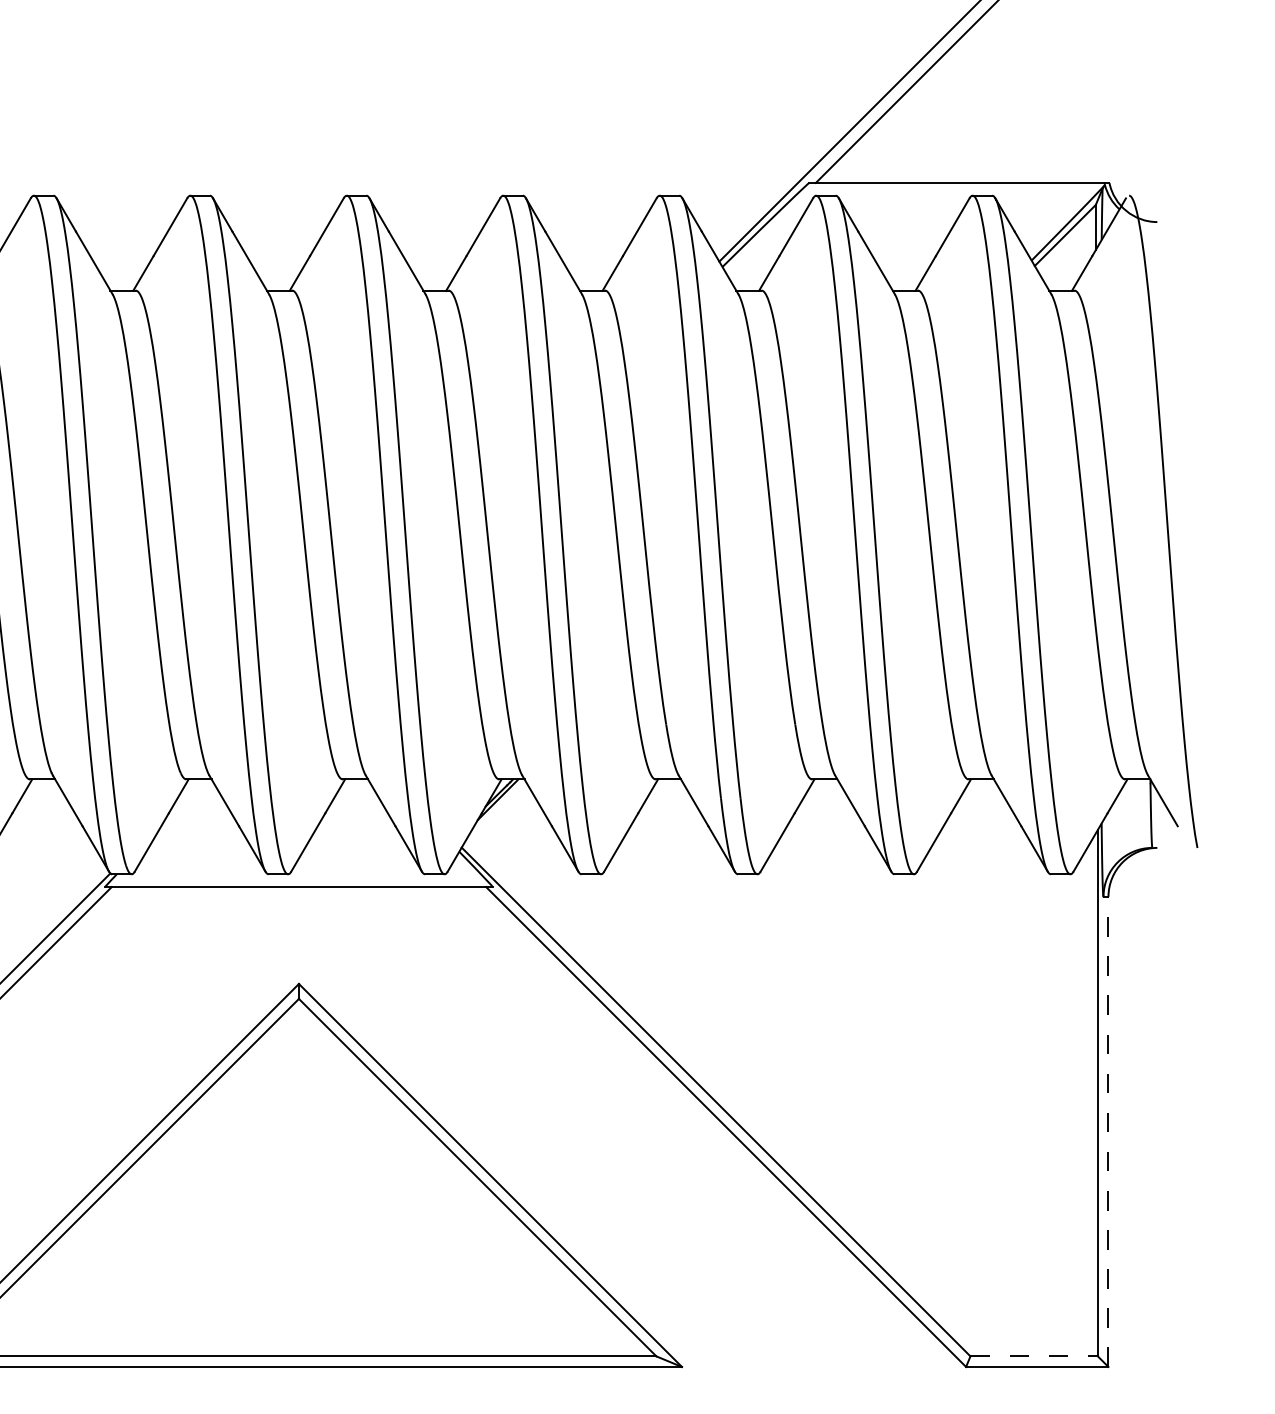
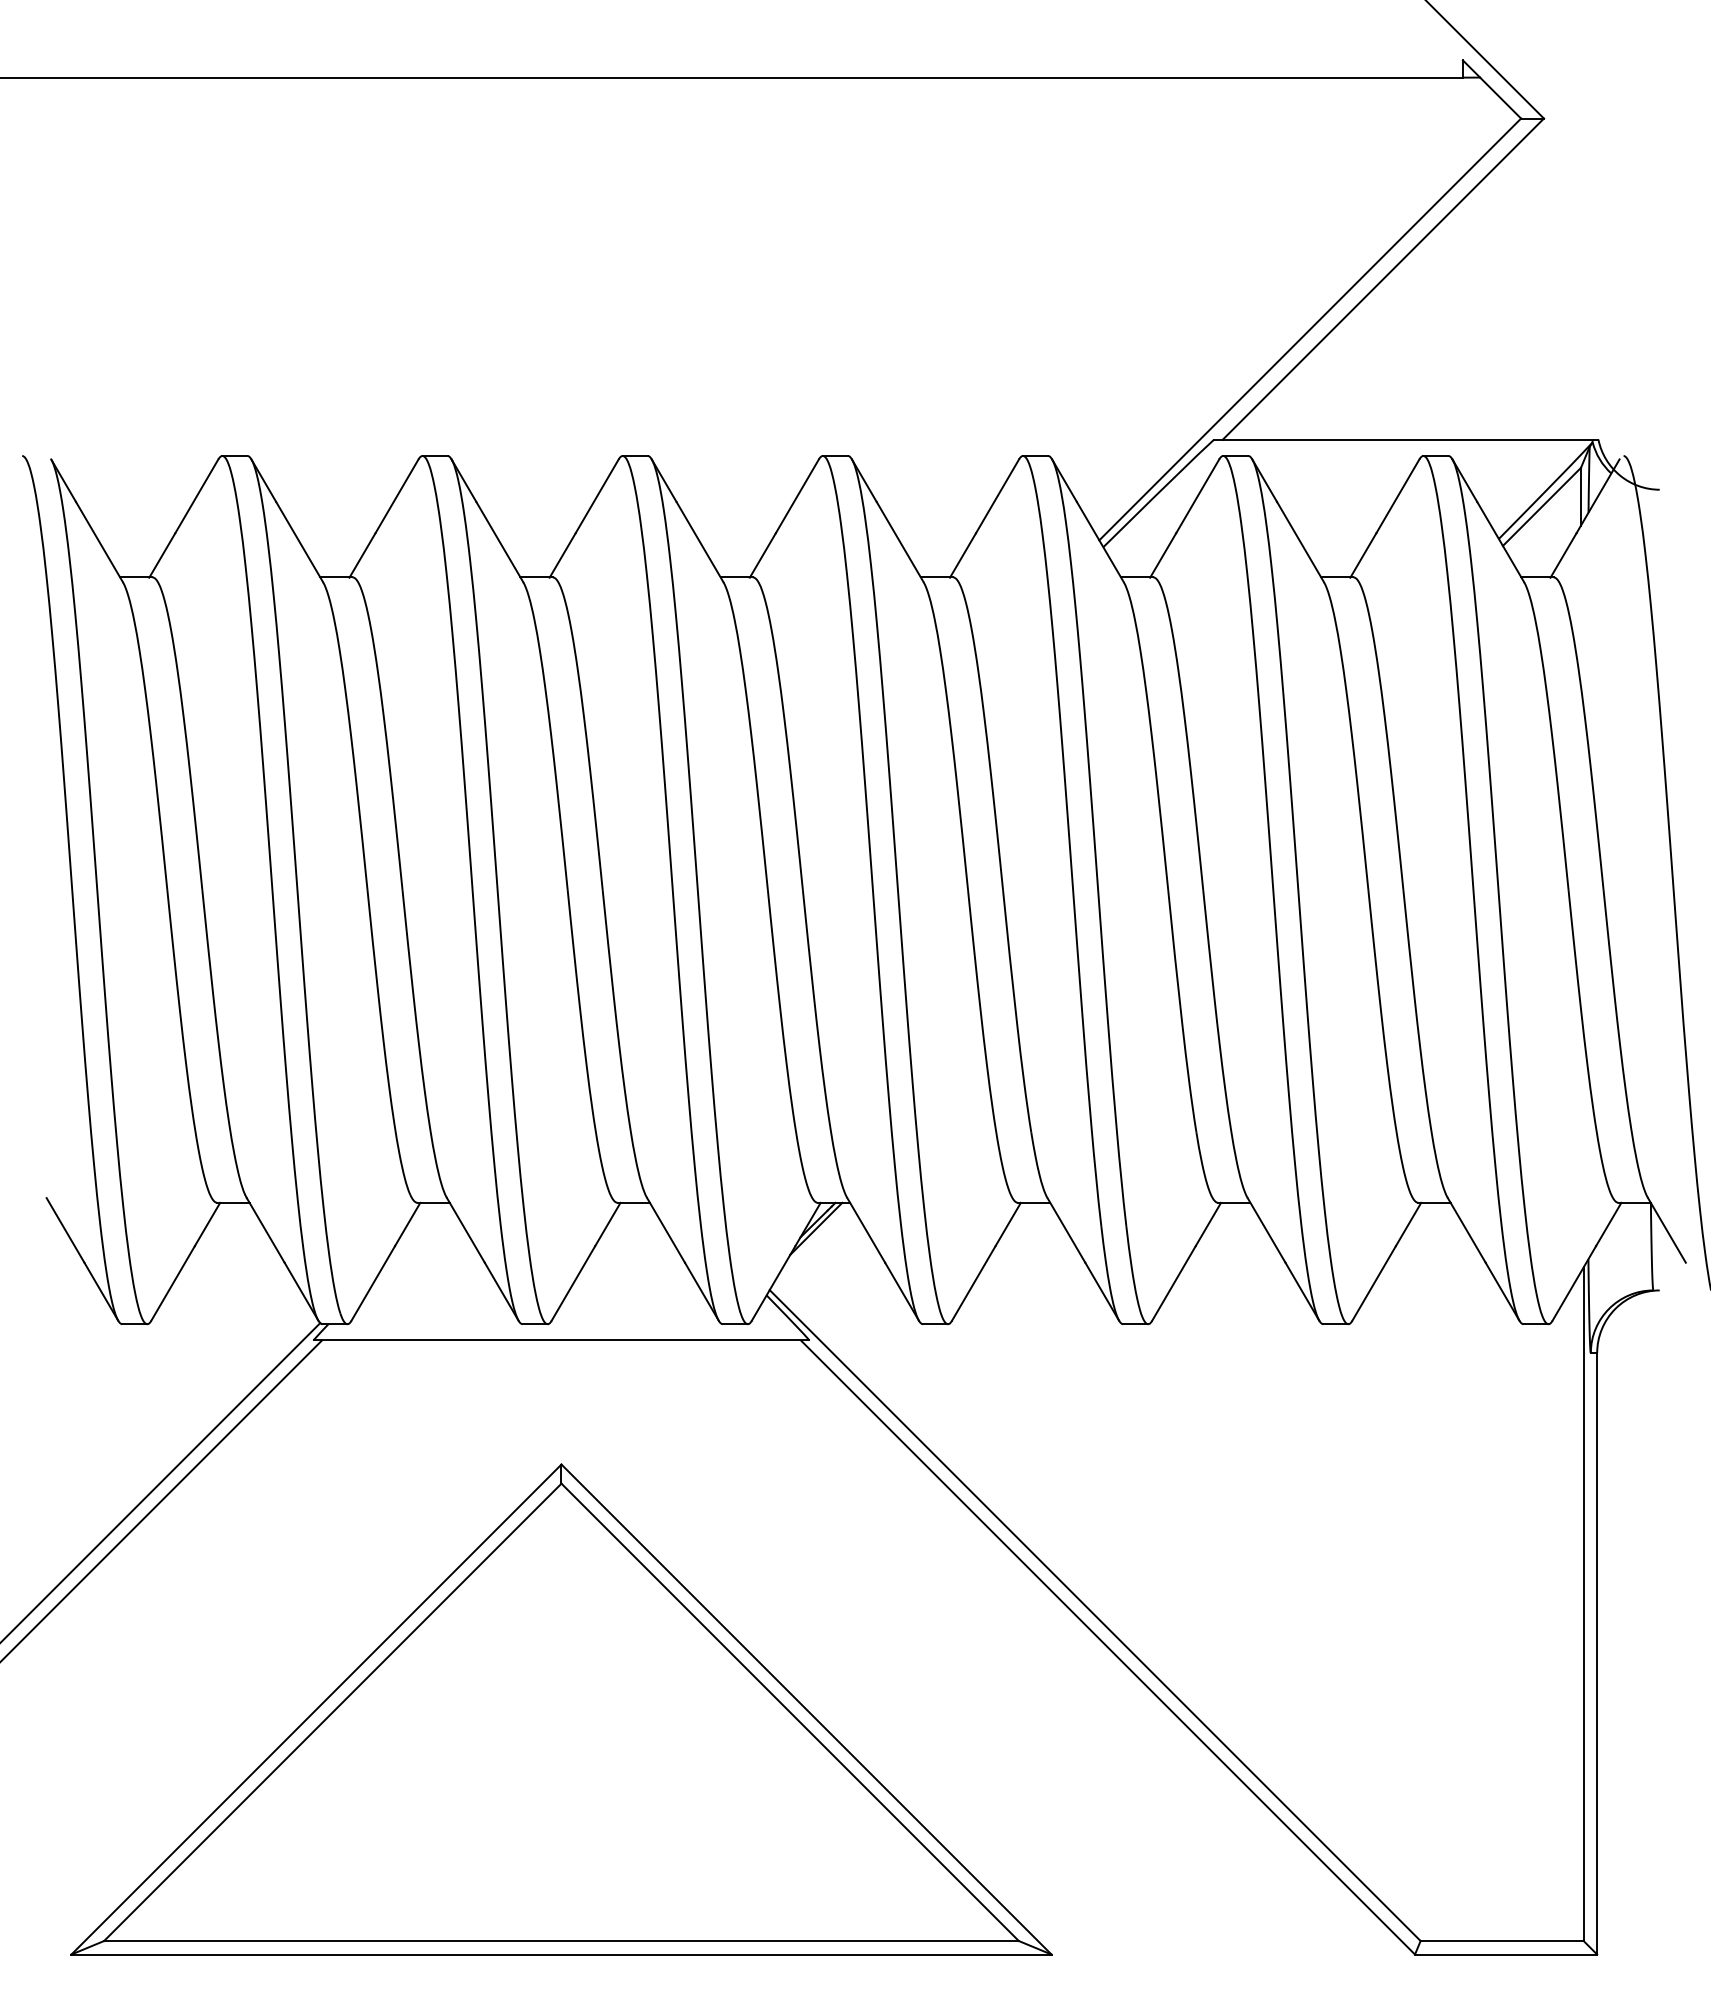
line: (1108, 1131) -> (1597, 1653), dashed -> solid
line: (1034, 1356) -> (1502, 1941), dashed -> solid

